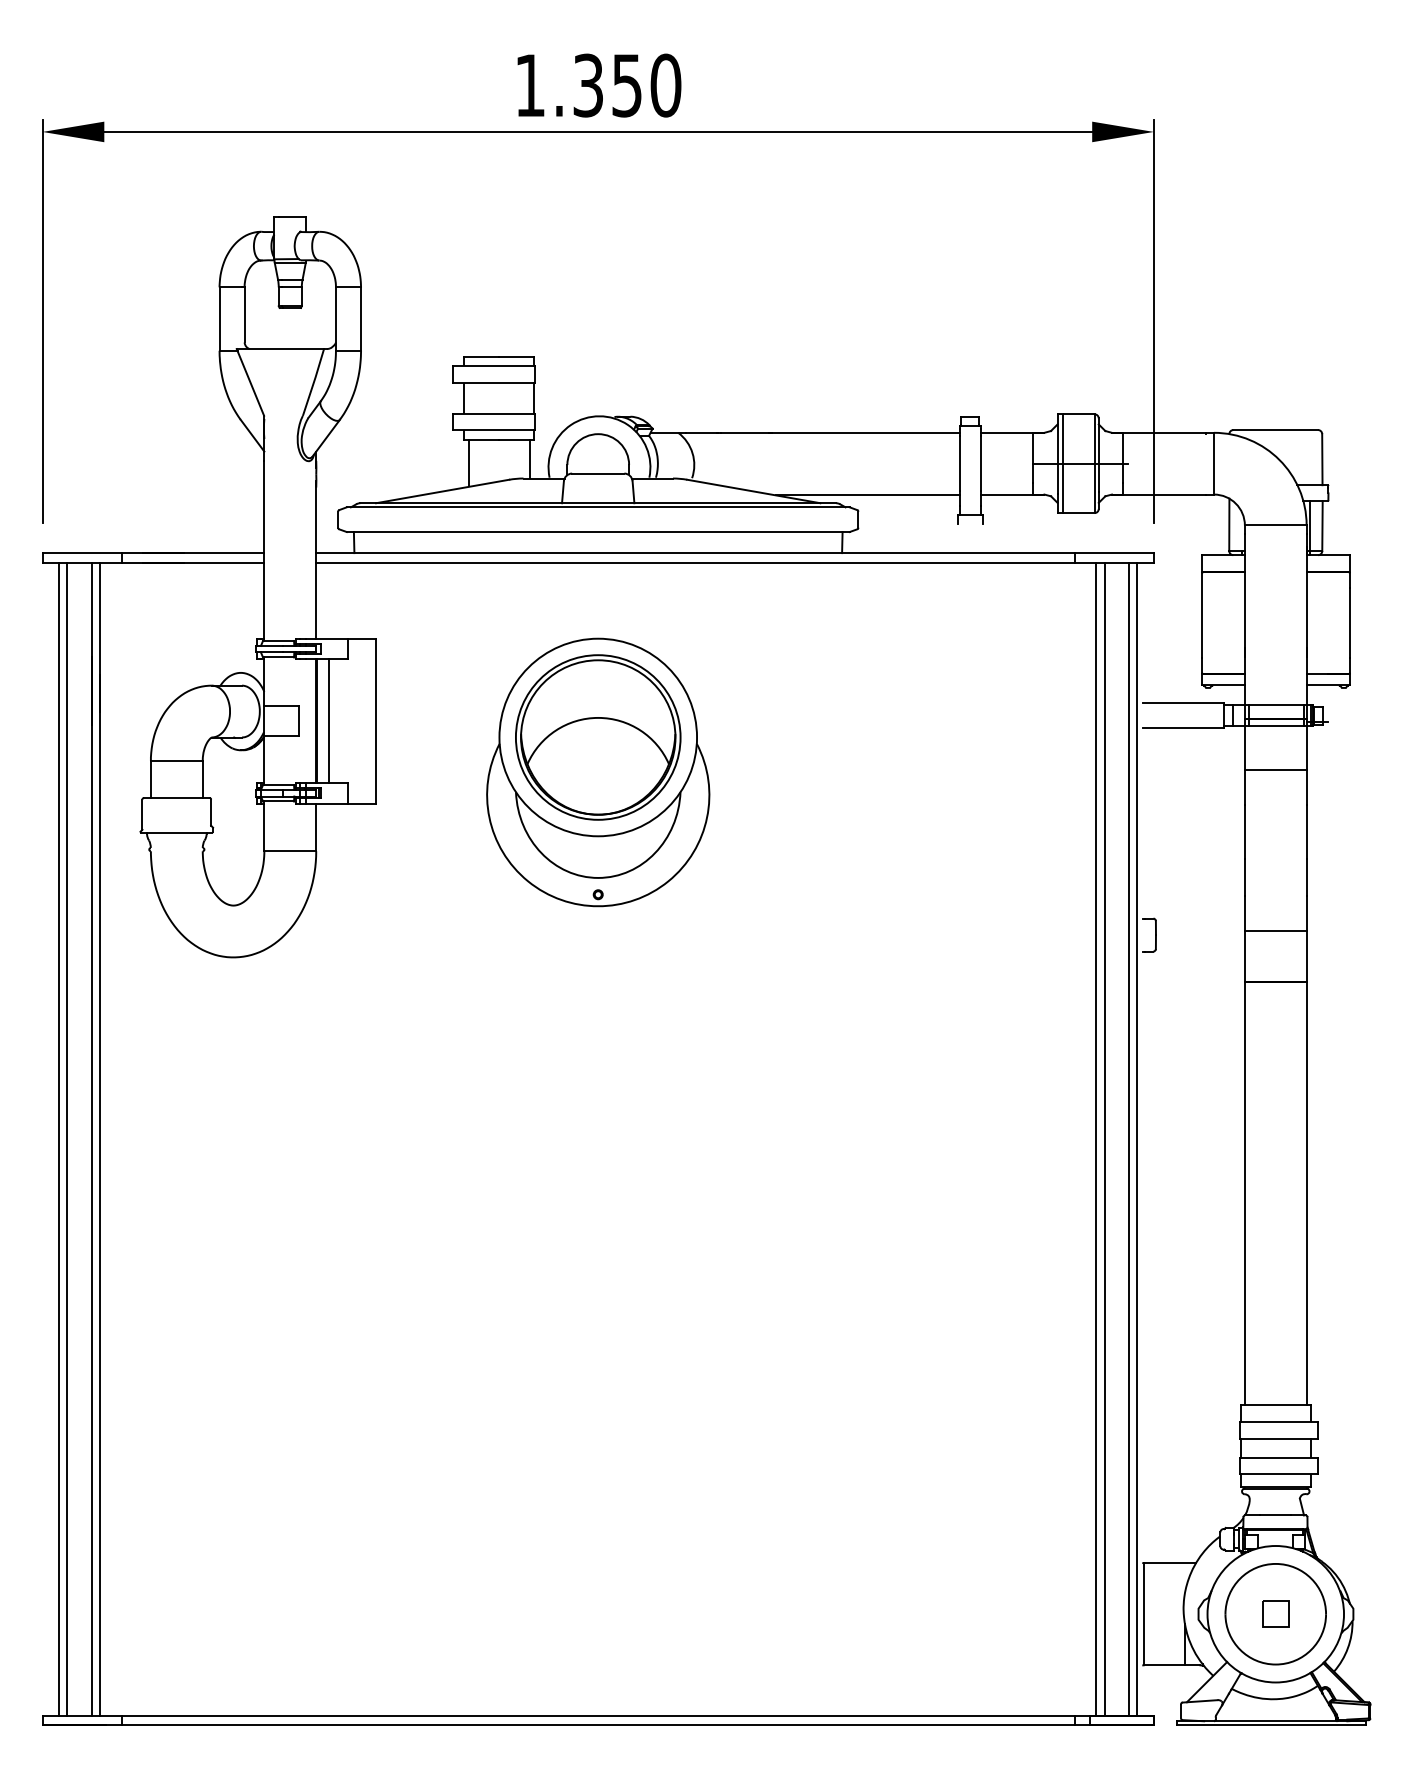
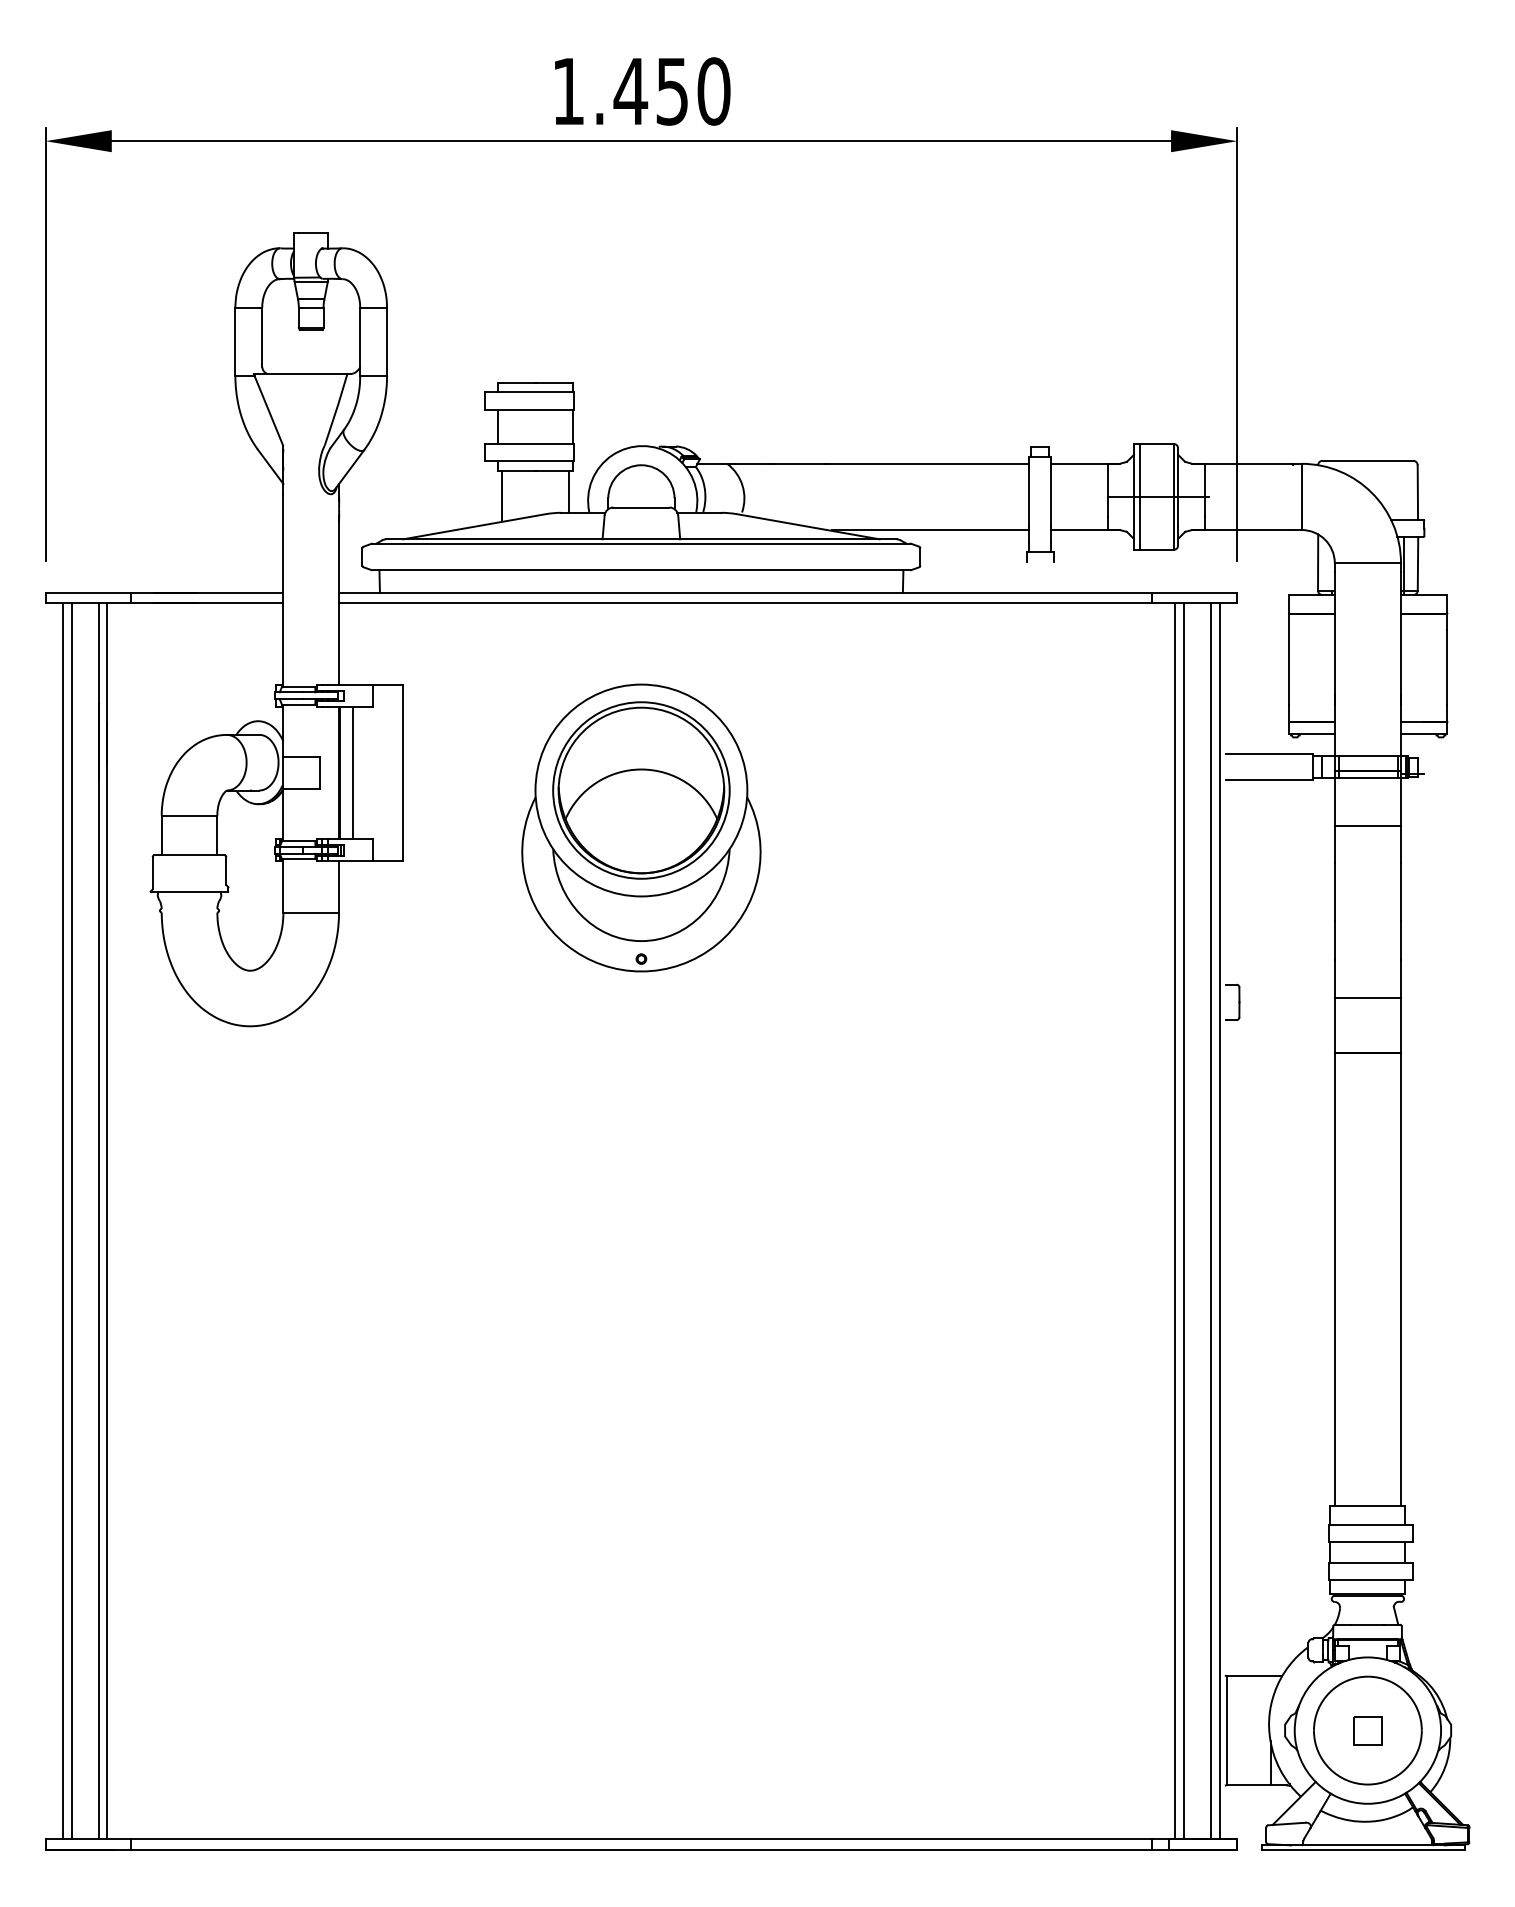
text: (588, 85) -> (630, 91), 1.350 -> 1.450

